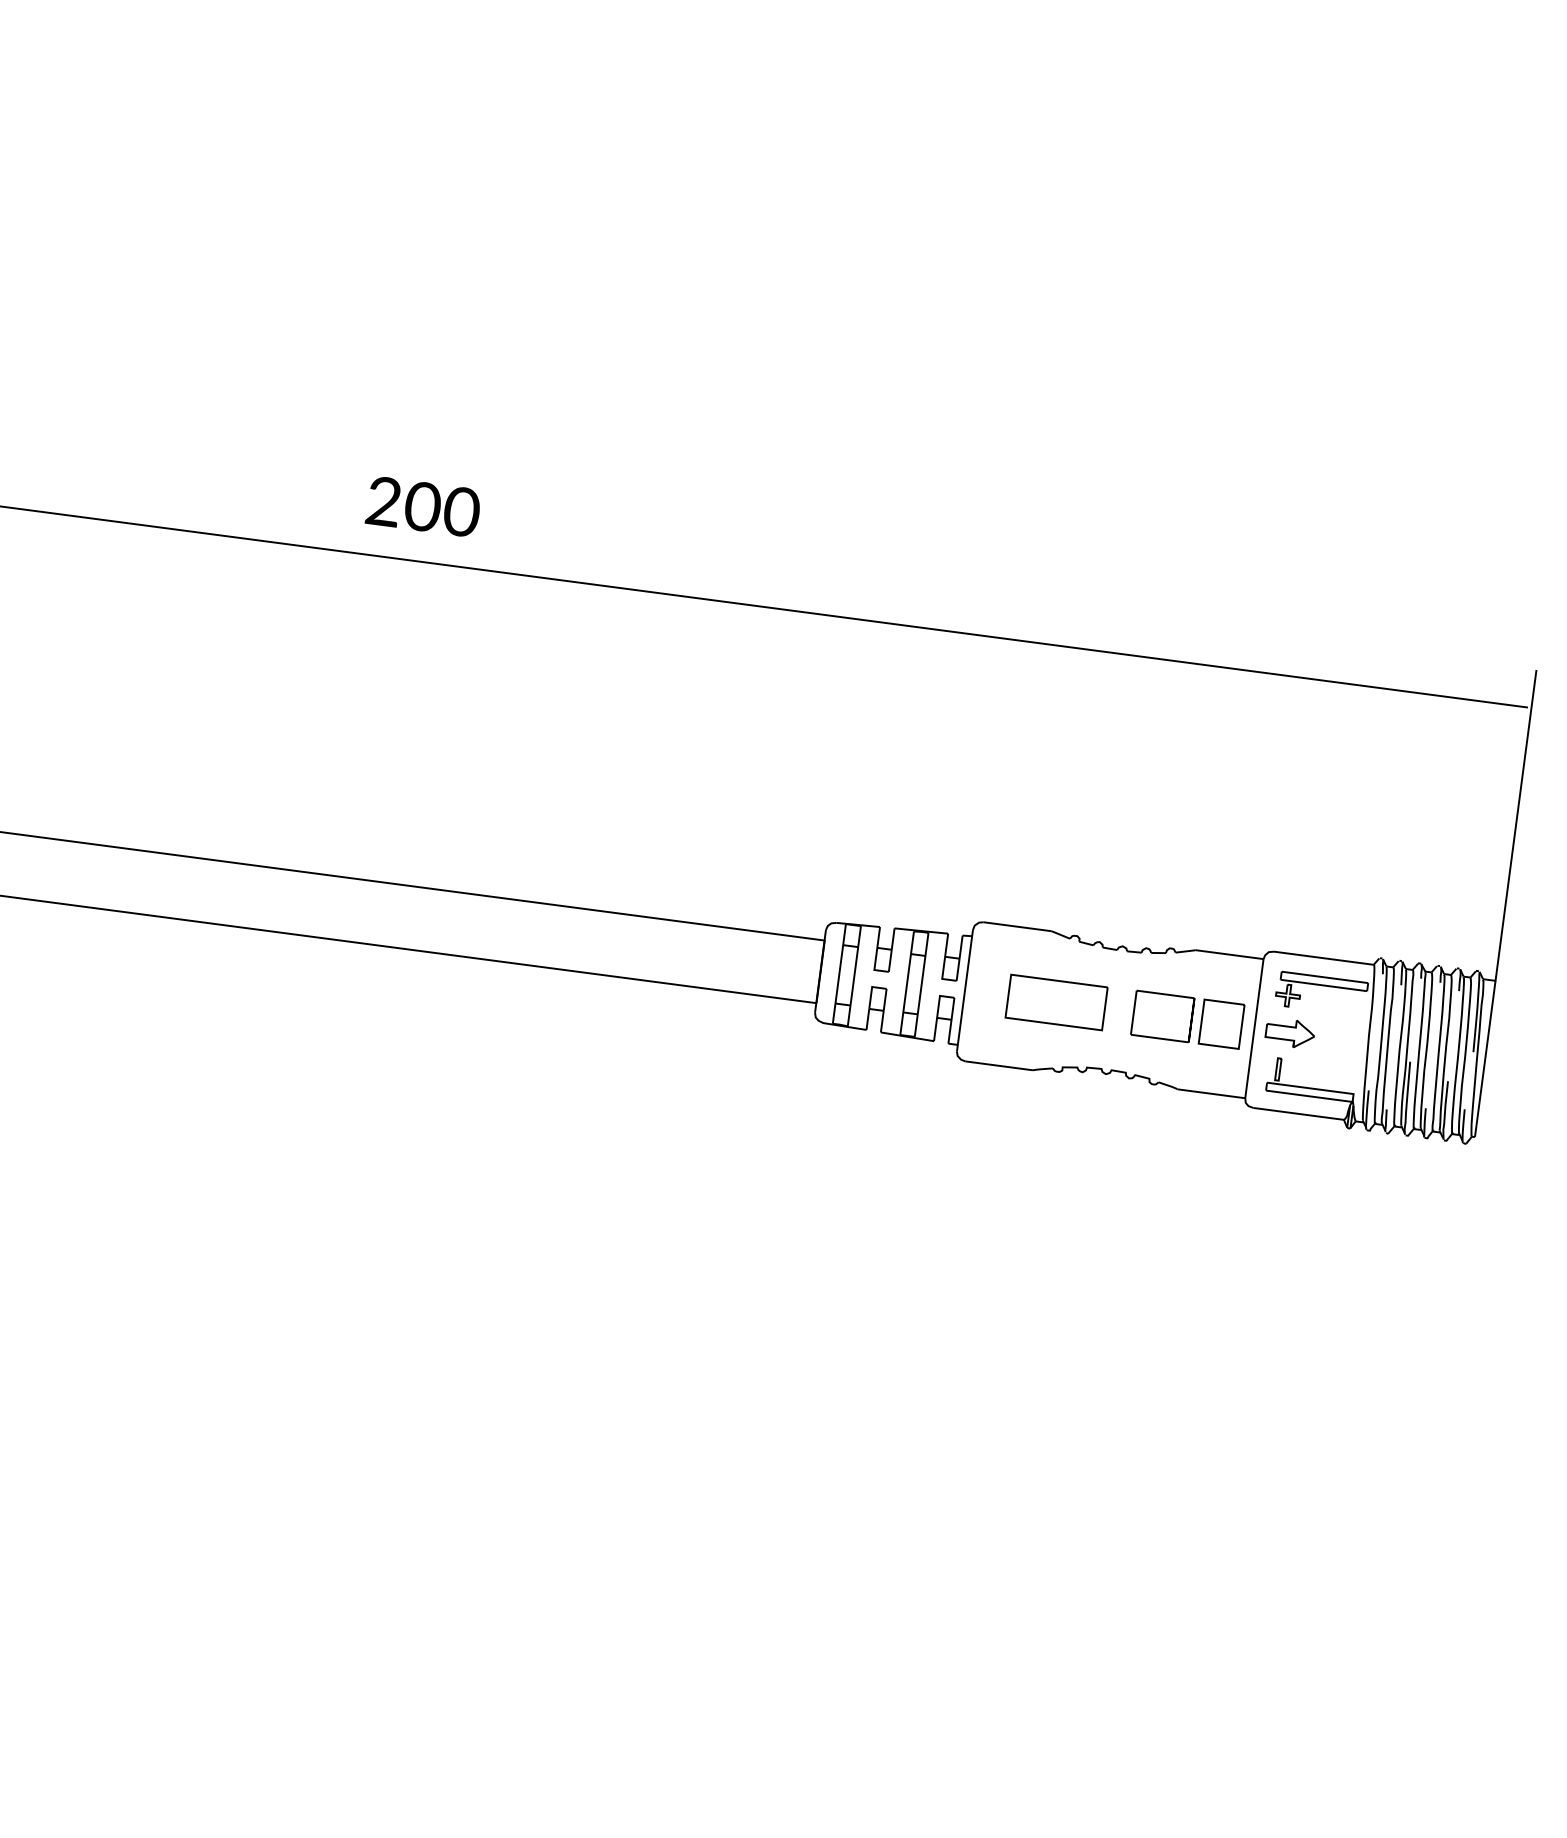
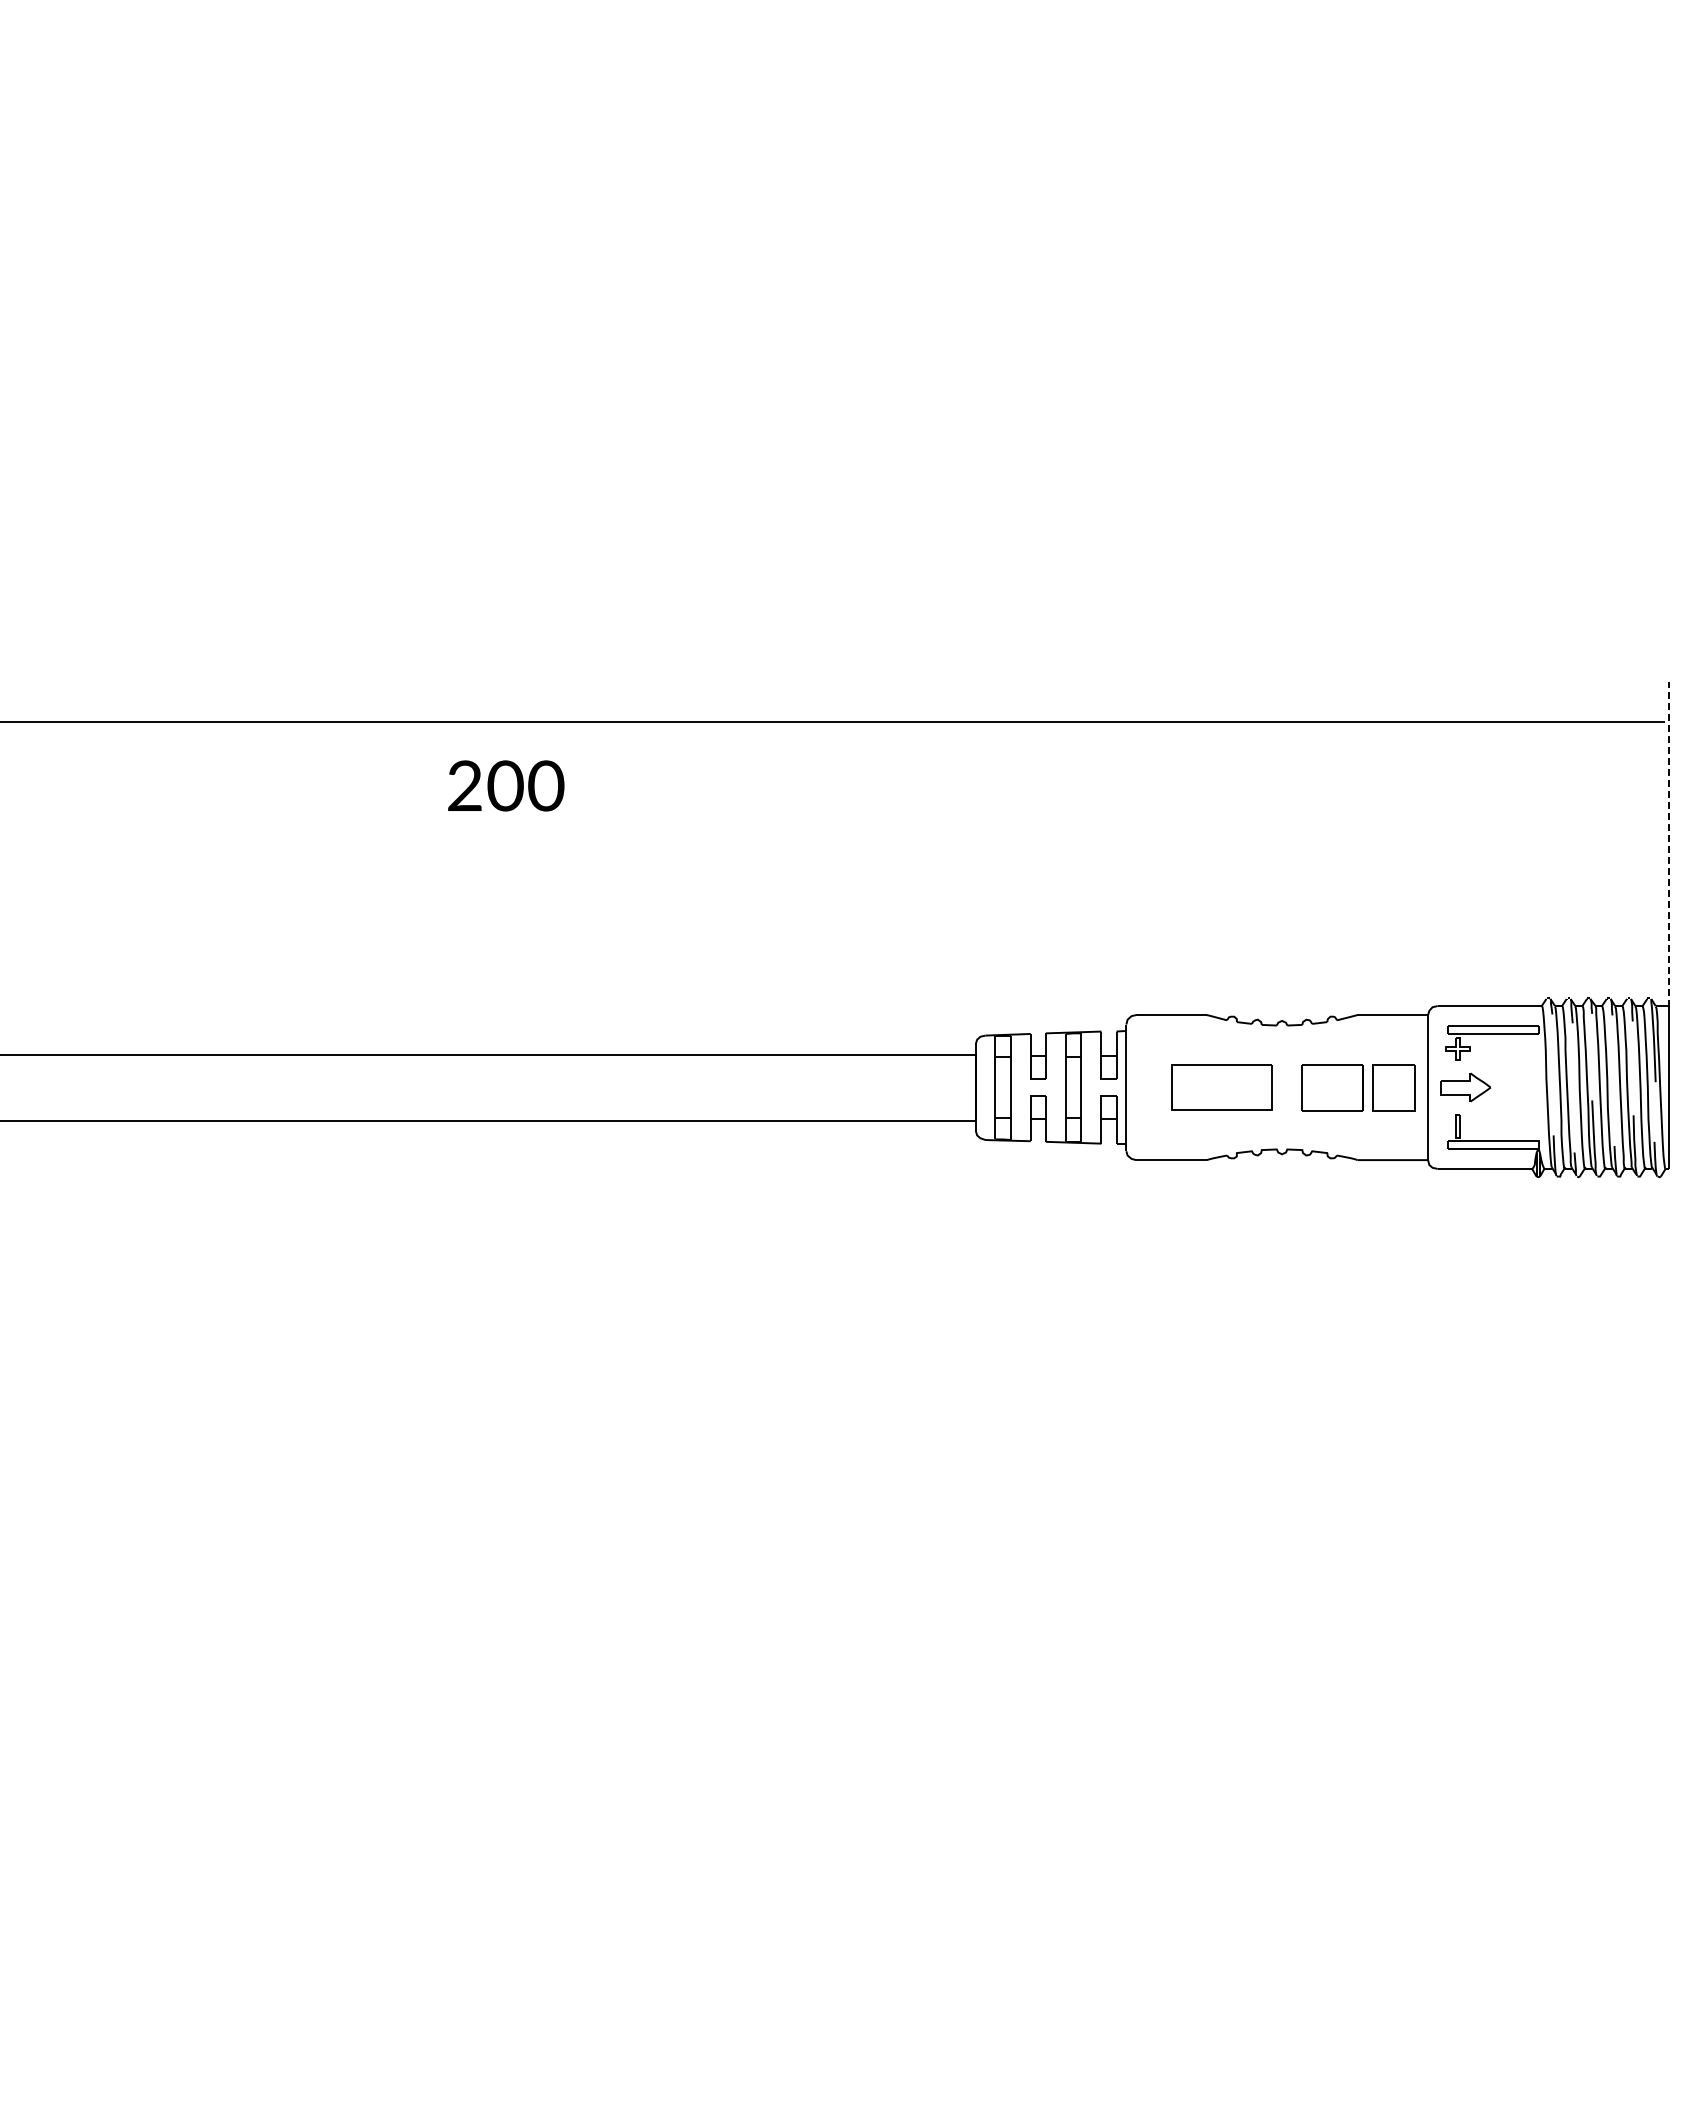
text: (423, 506) -> (506, 785), moved
line: (1515, 824) -> (1668, 843), solid -> dashed

